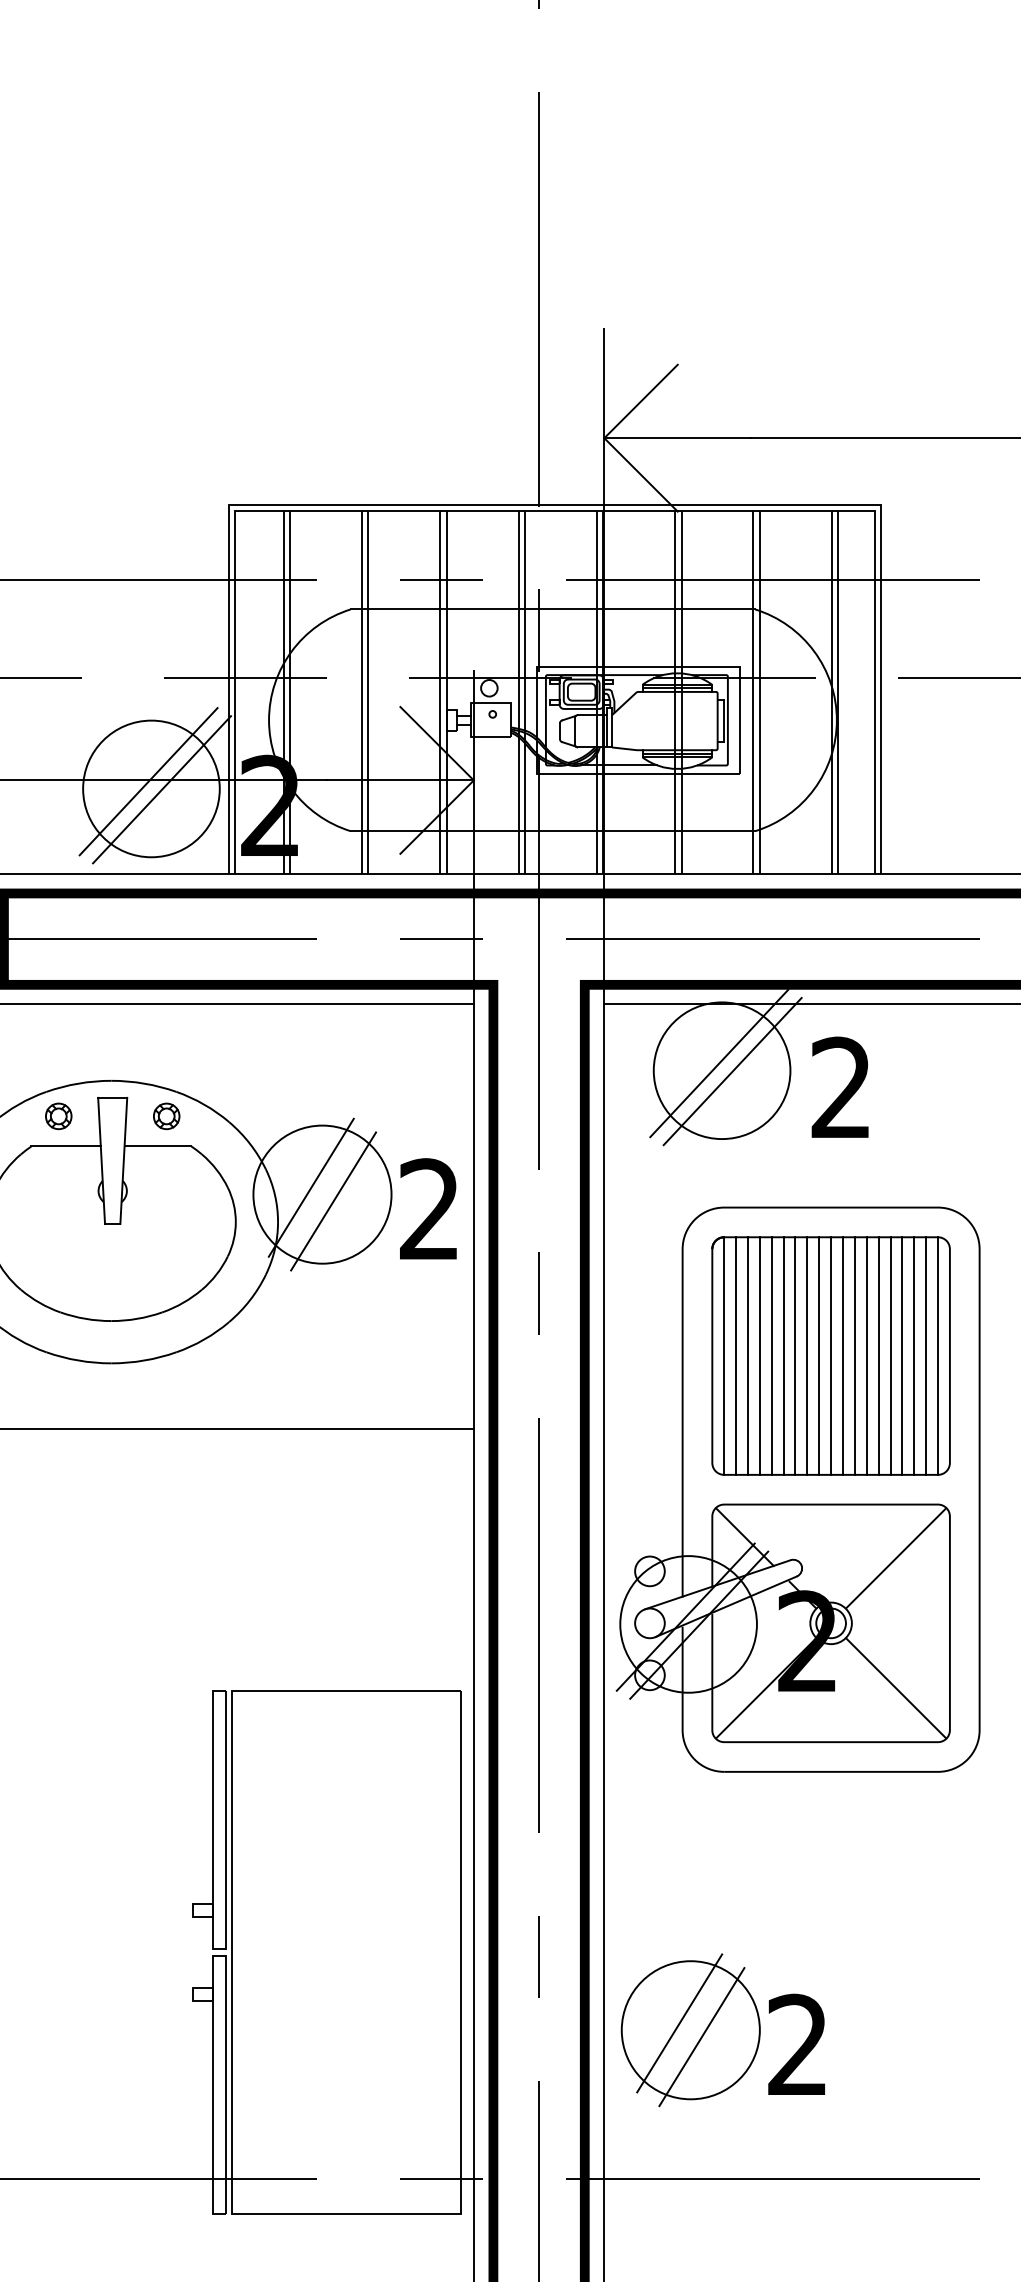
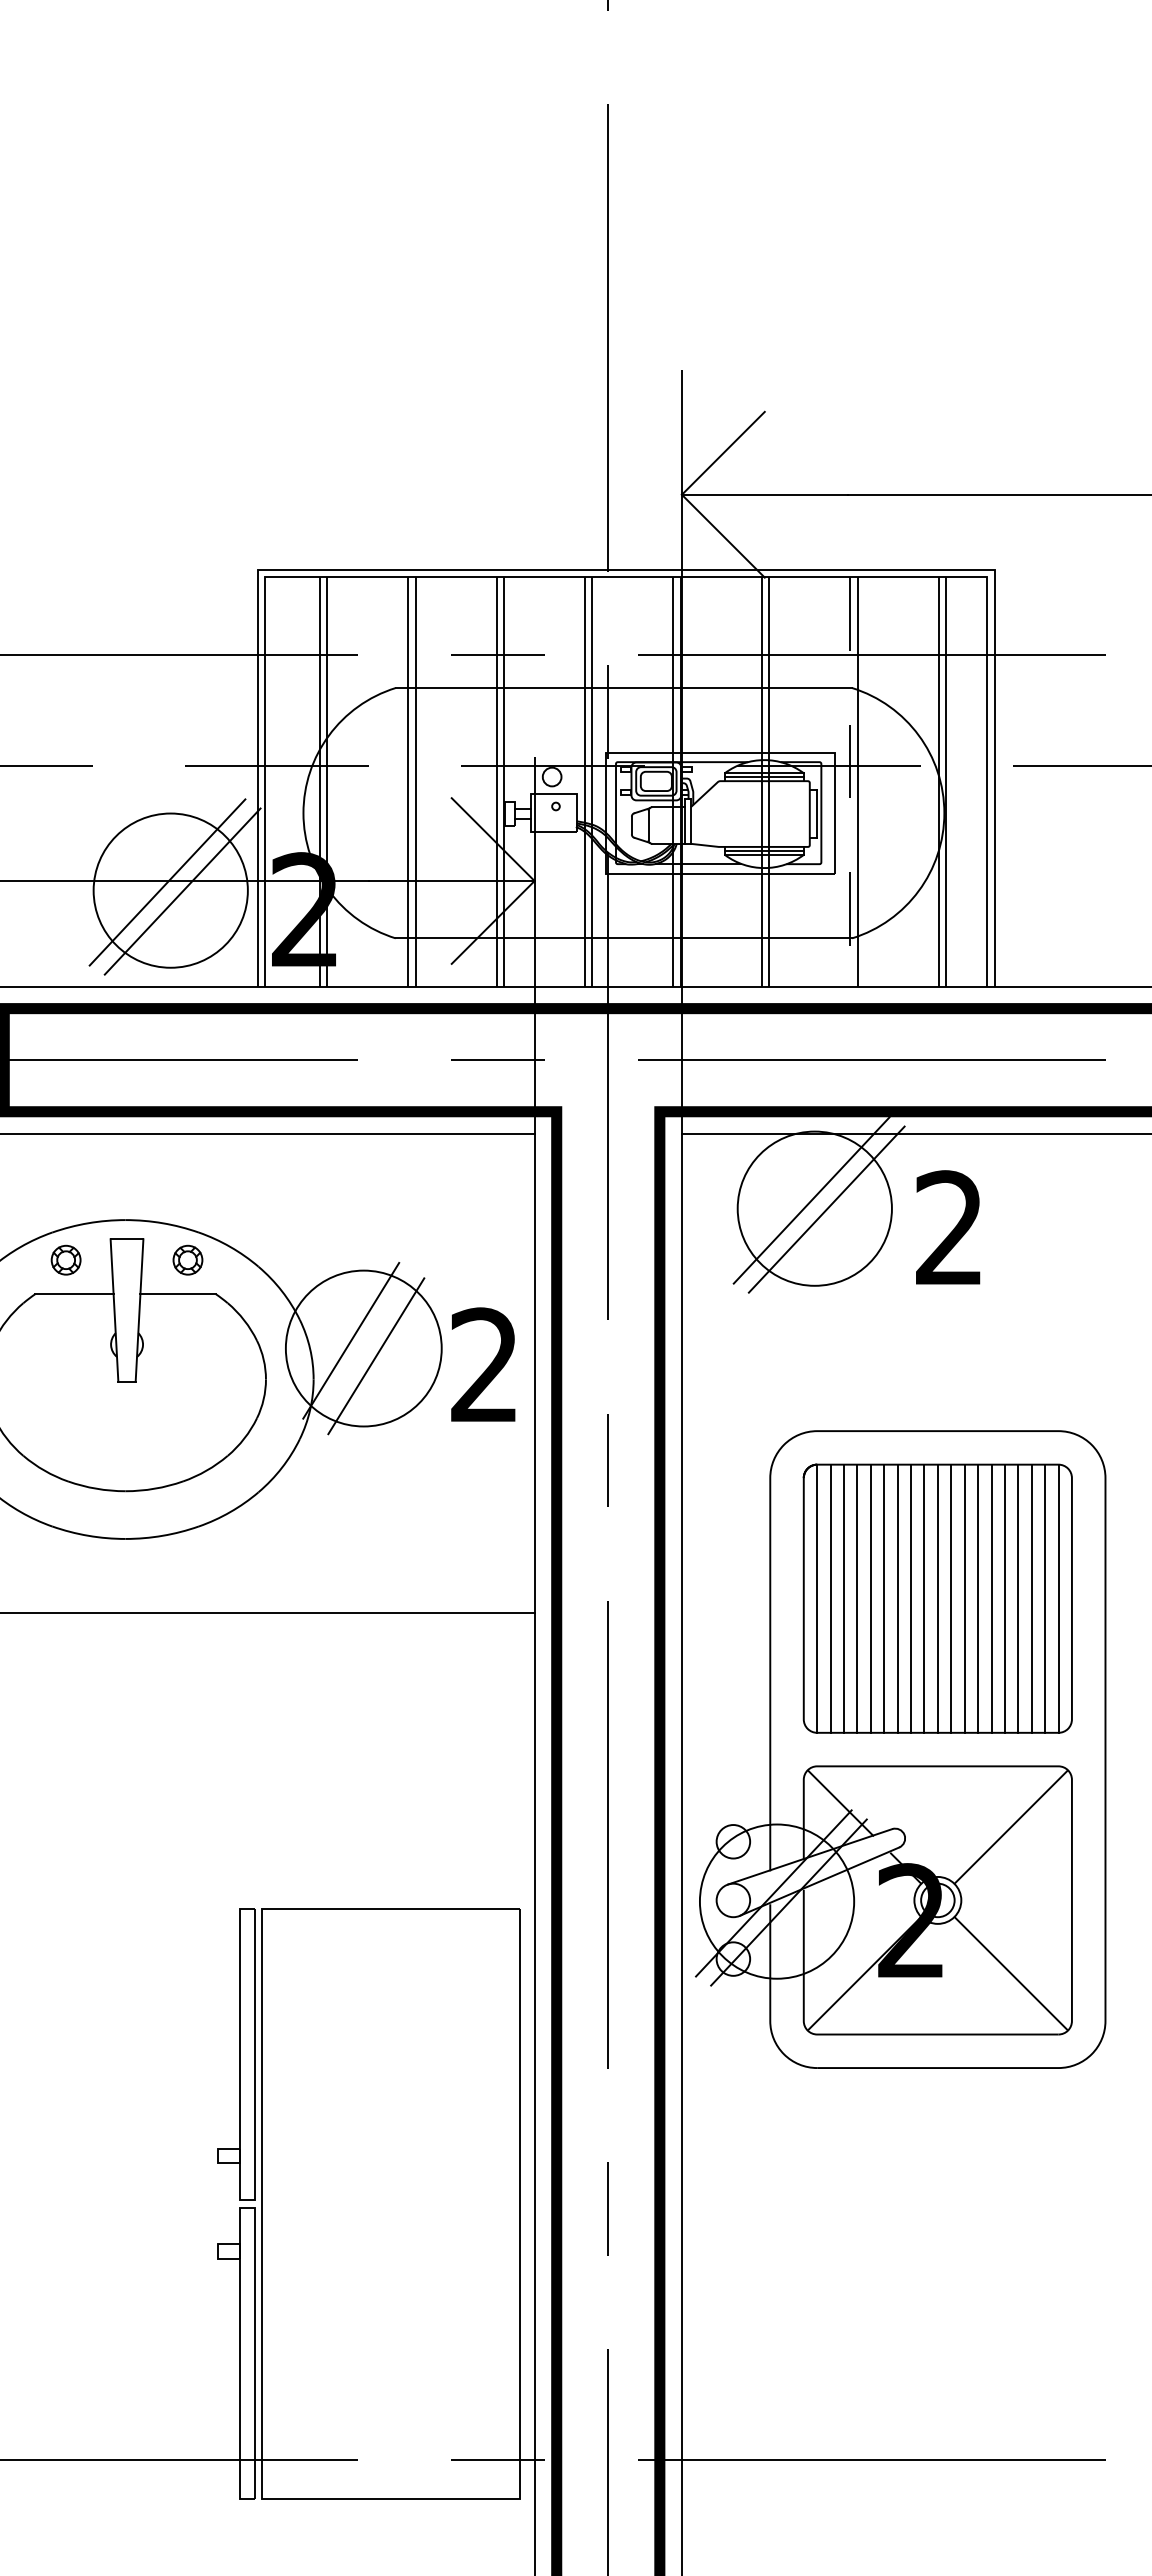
line: (753, 692) -> (850, 781), solid -> dashed
part: (798, 1489) -> (900, 1749), moved
part: (722, 2030) -> (815, 2291), removed

